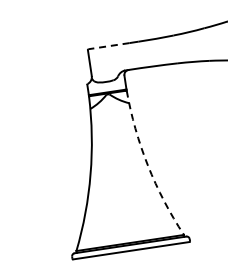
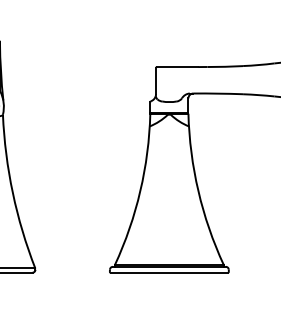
line: (109, 46) -> (177, 67), dashed -> solid
arc: (148, 166) -> (198, 191), dashed -> solid

